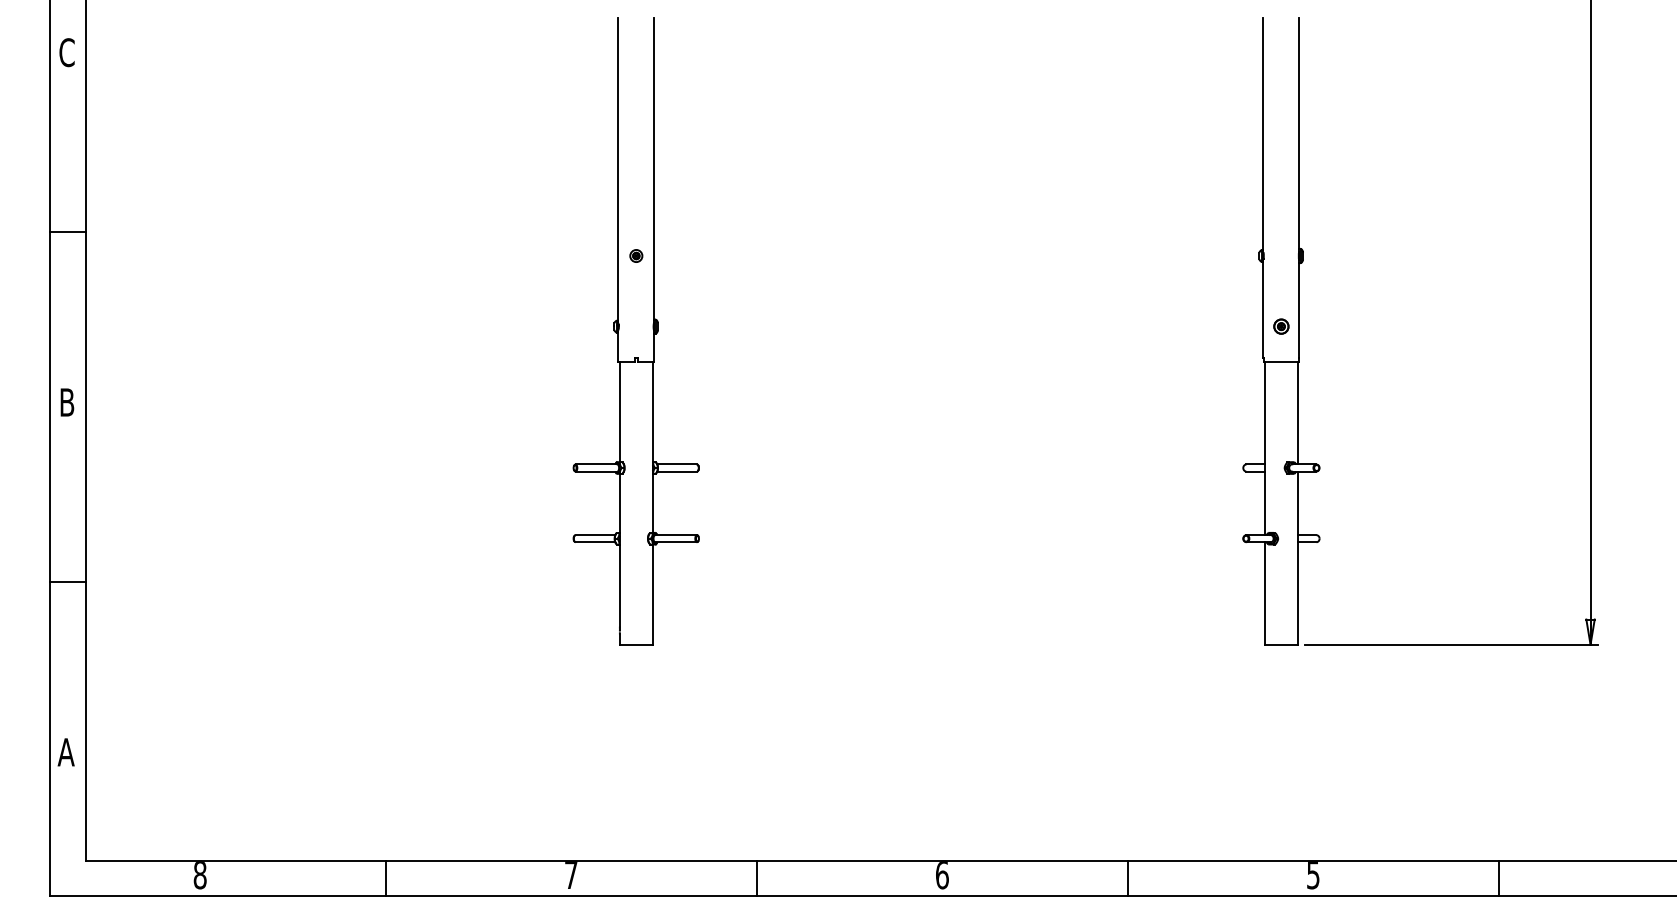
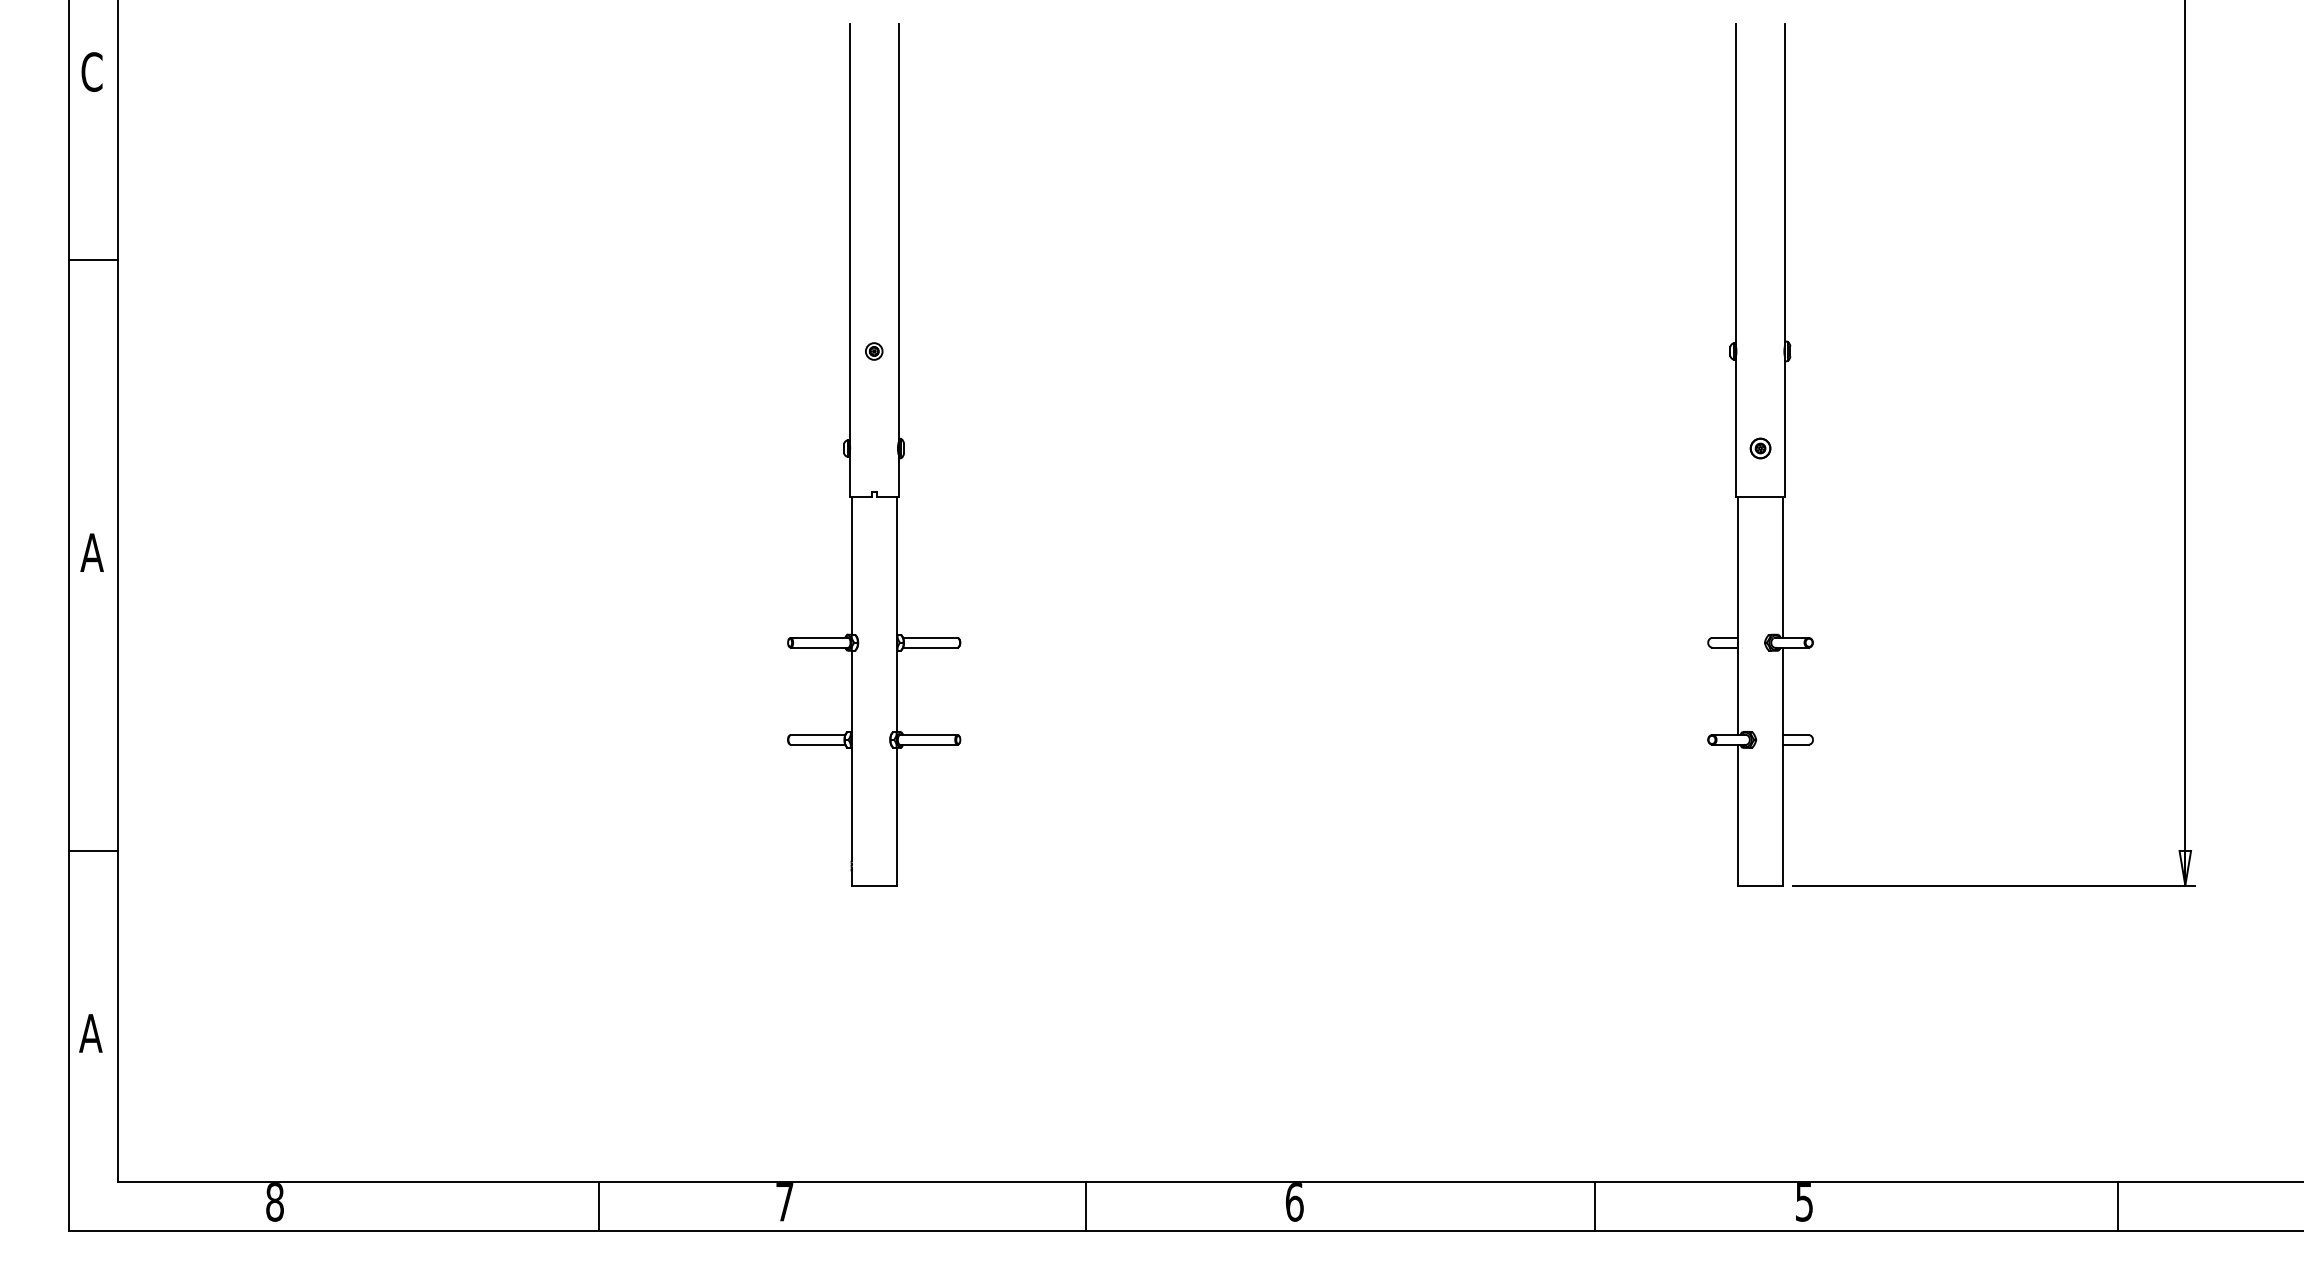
line: (68, 232) -> (93, 260), moved
text: (66, 402) -> (91, 552), B -> A
line: (68, 581) -> (93, 850), moved
line: (386, 878) -> (599, 1206), moved
line: (757, 878) -> (1086, 1206), moved
line: (1128, 878) -> (1595, 1206), moved
line: (1498, 878) -> (2117, 1206), moved

